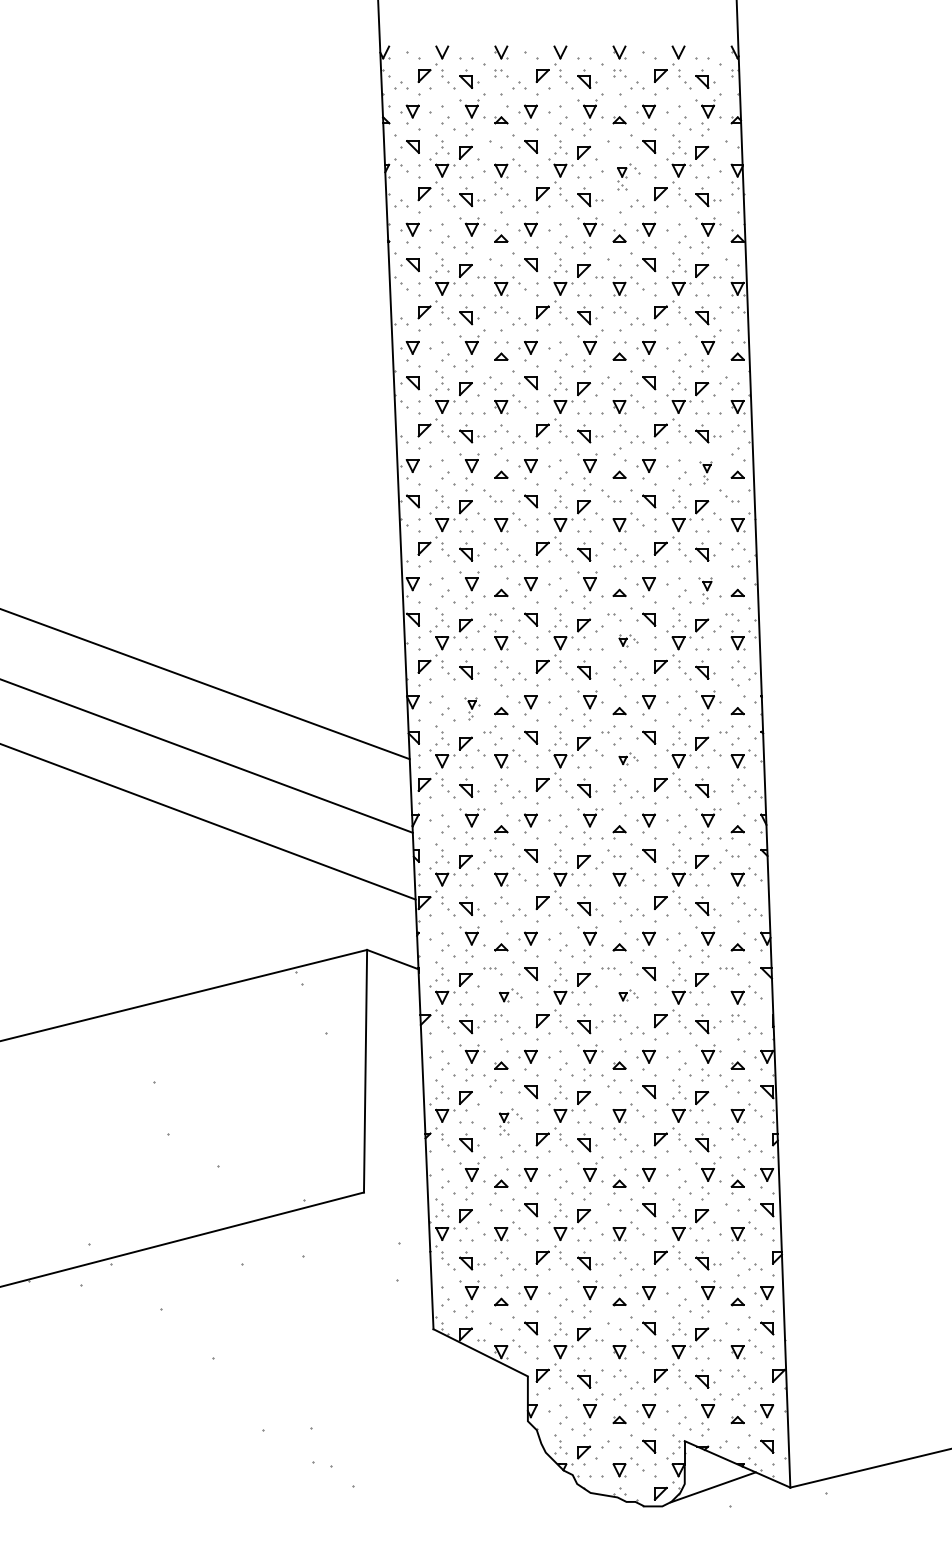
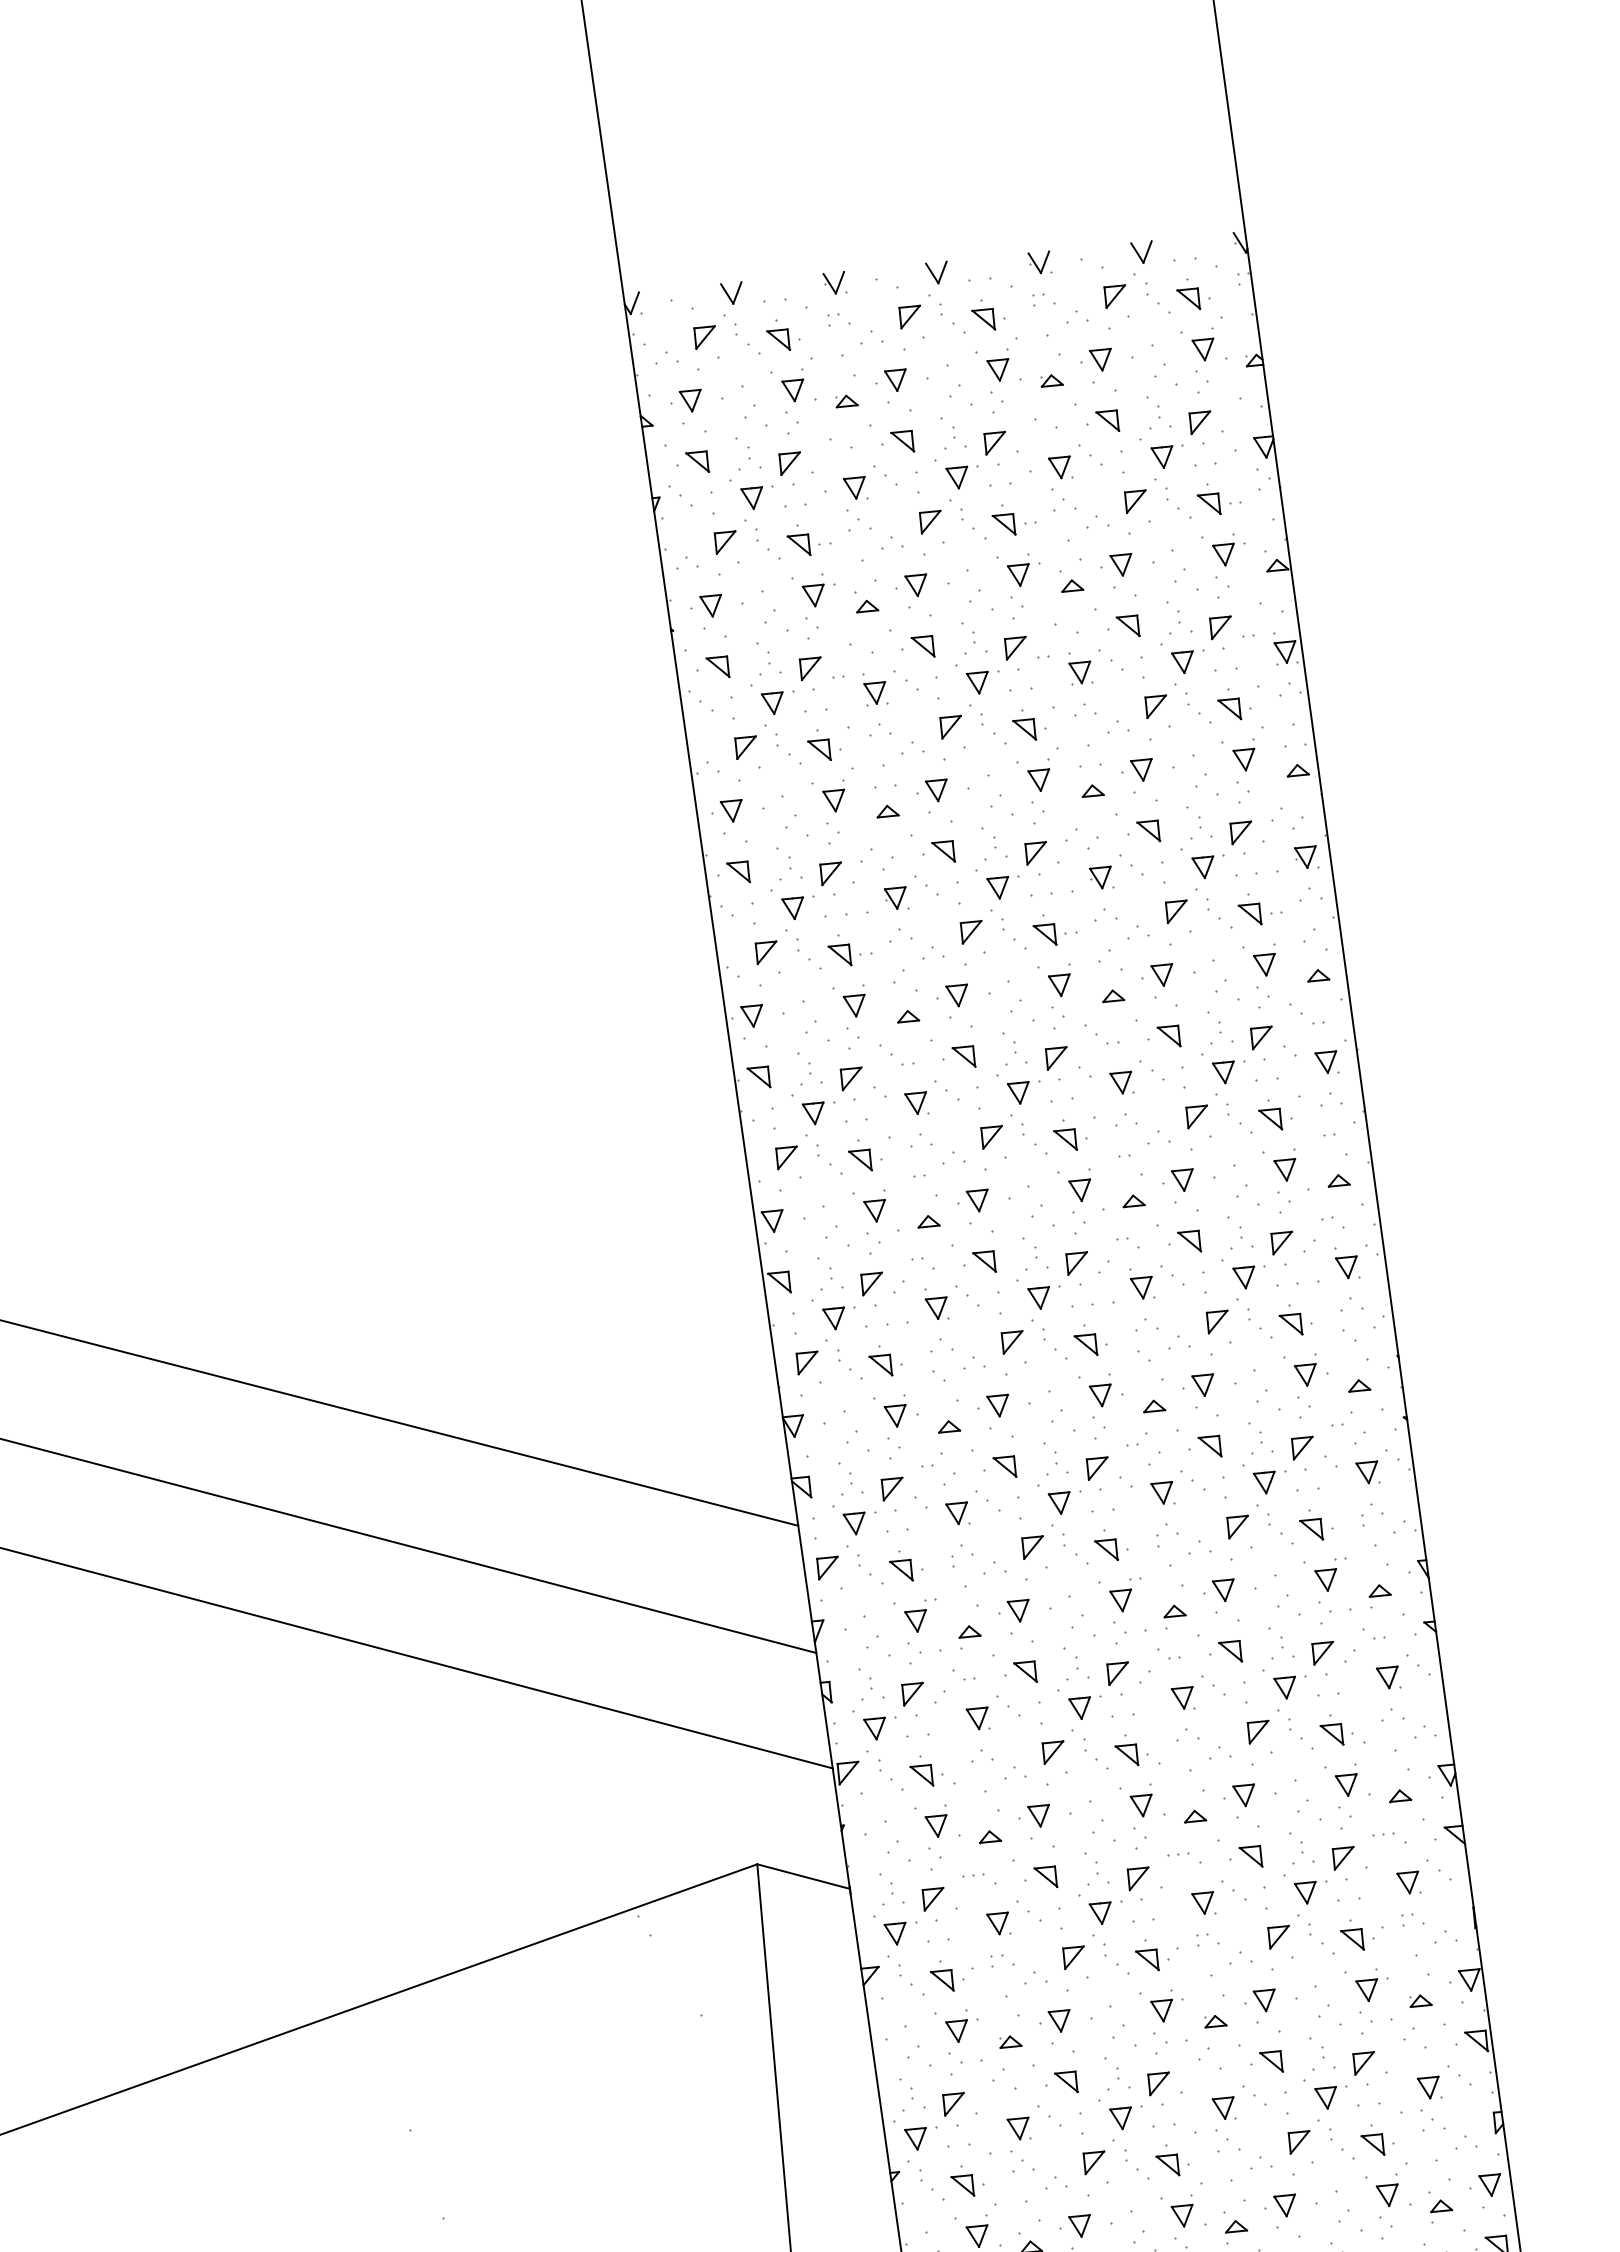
part: (628, 176) -> (1077, 476), size x1.43
part: (705, 472) -> (1261, 976), size x1.67
part: (705, 590) -> (1282, 1181), size x1.43
part: (628, 640) -> (1157, 1281), size x1.67
part: (472, 708) -> (898, 1426), size x1.67
part: (628, 758) -> (1177, 1486), size x1.67
part: (510, 995) -> (1014, 1918), size x1.43
part: (628, 995) -> (1218, 1898), size x1.67
part: (510, 1121) -> (1035, 2137), size x1.43

